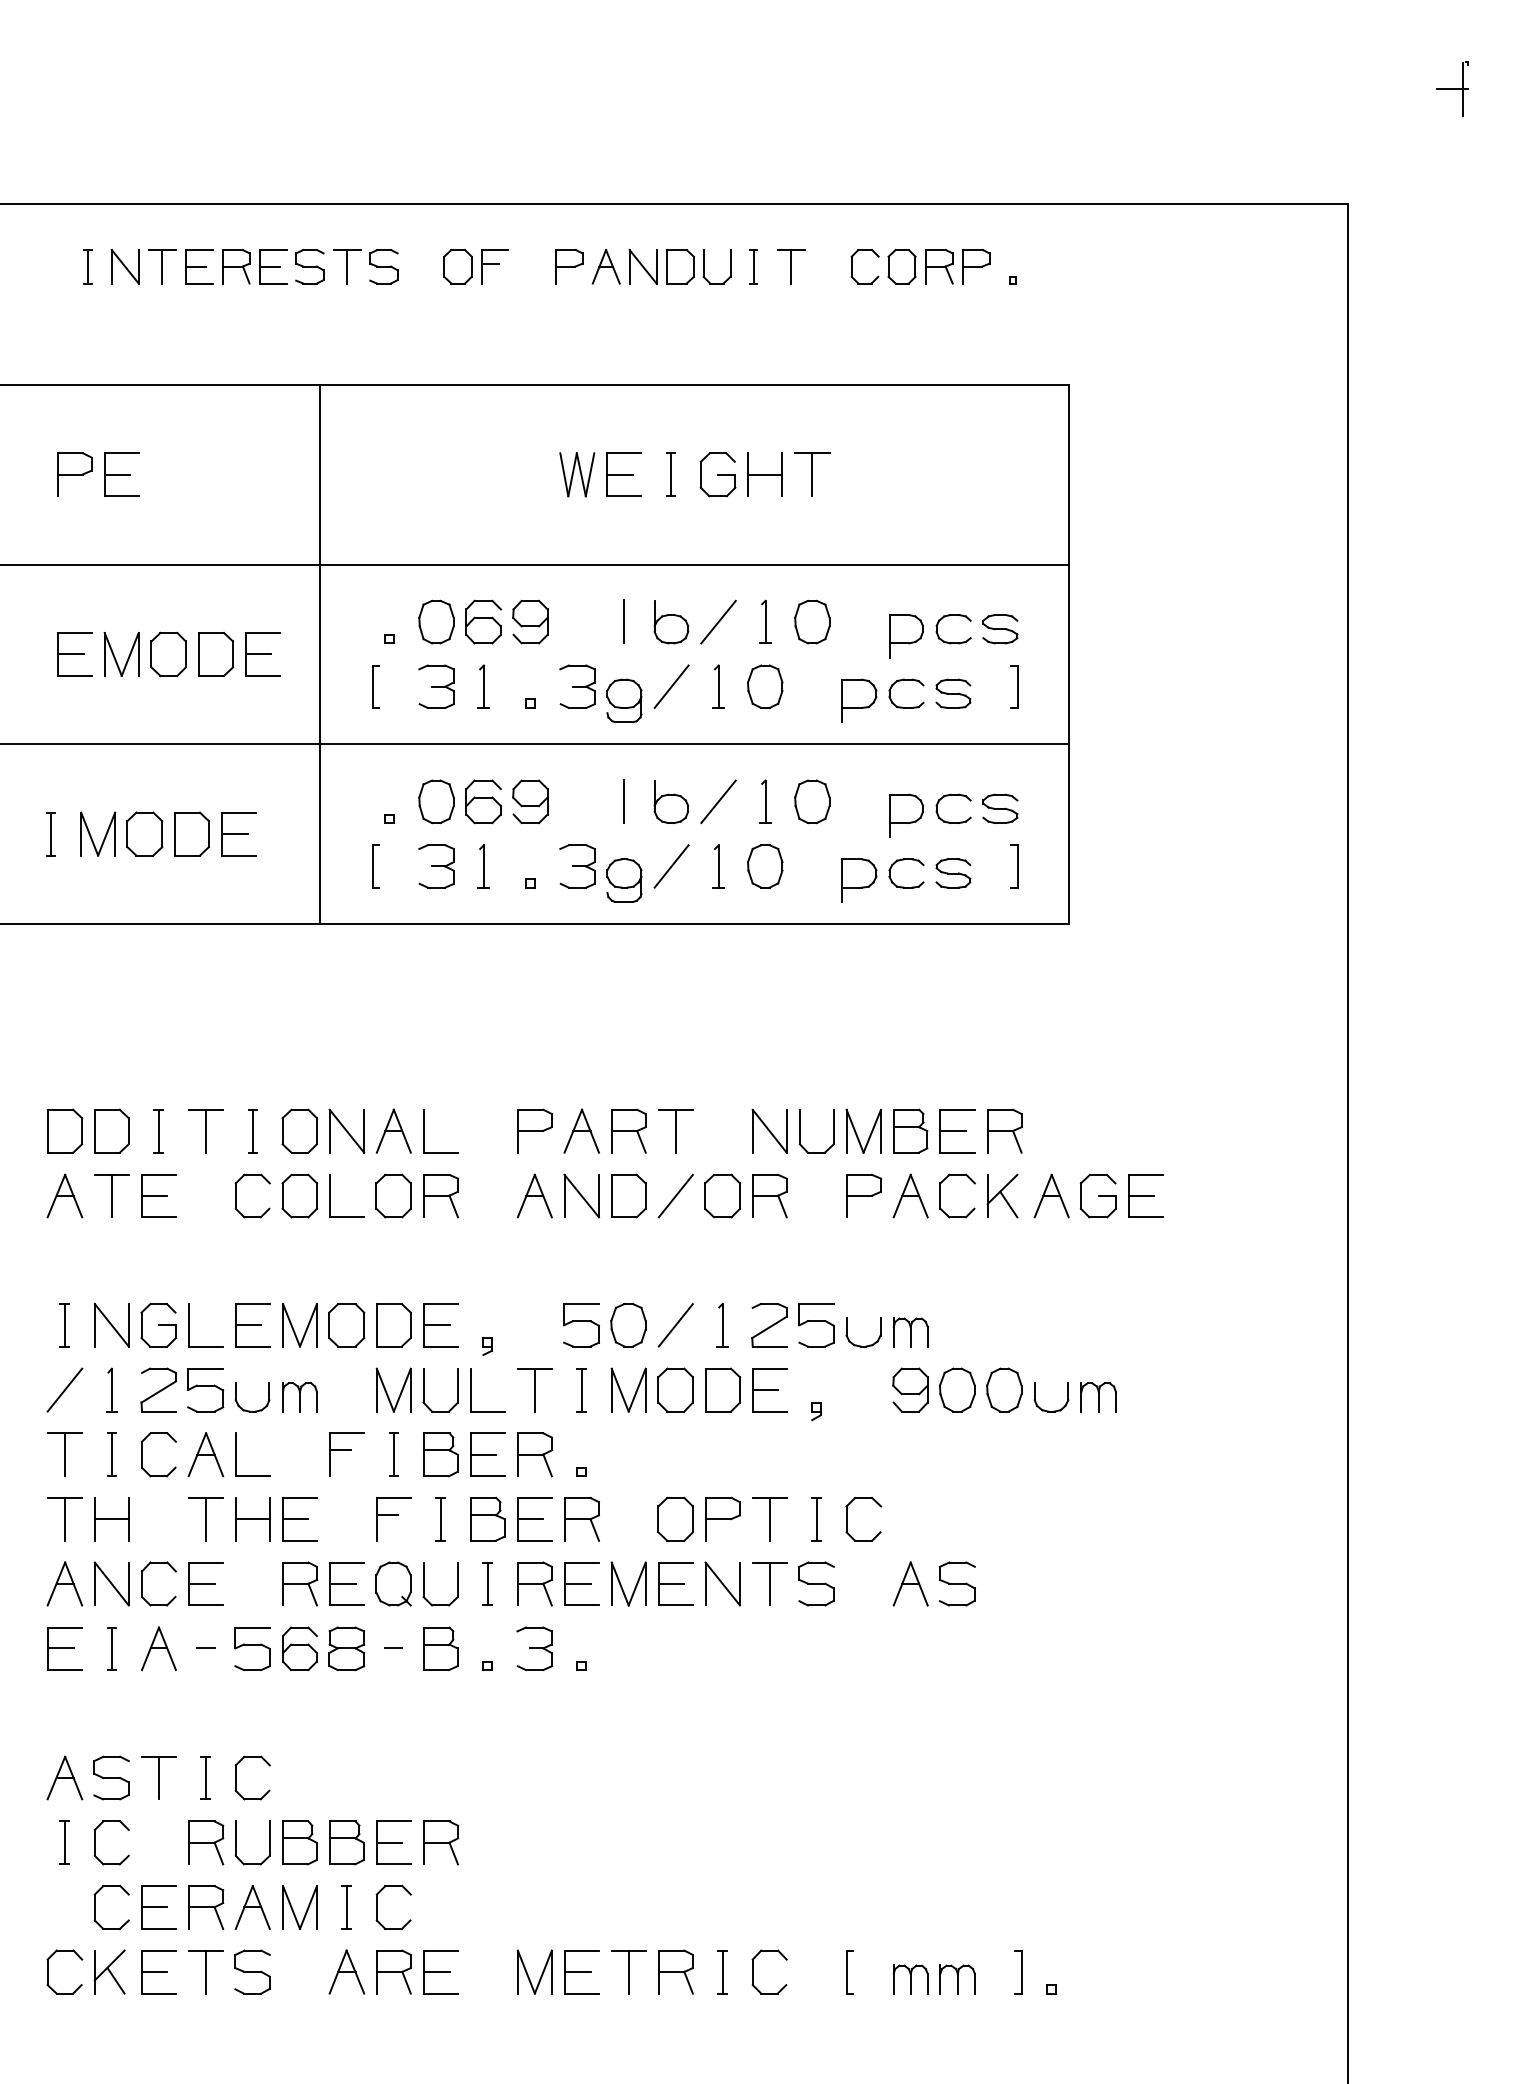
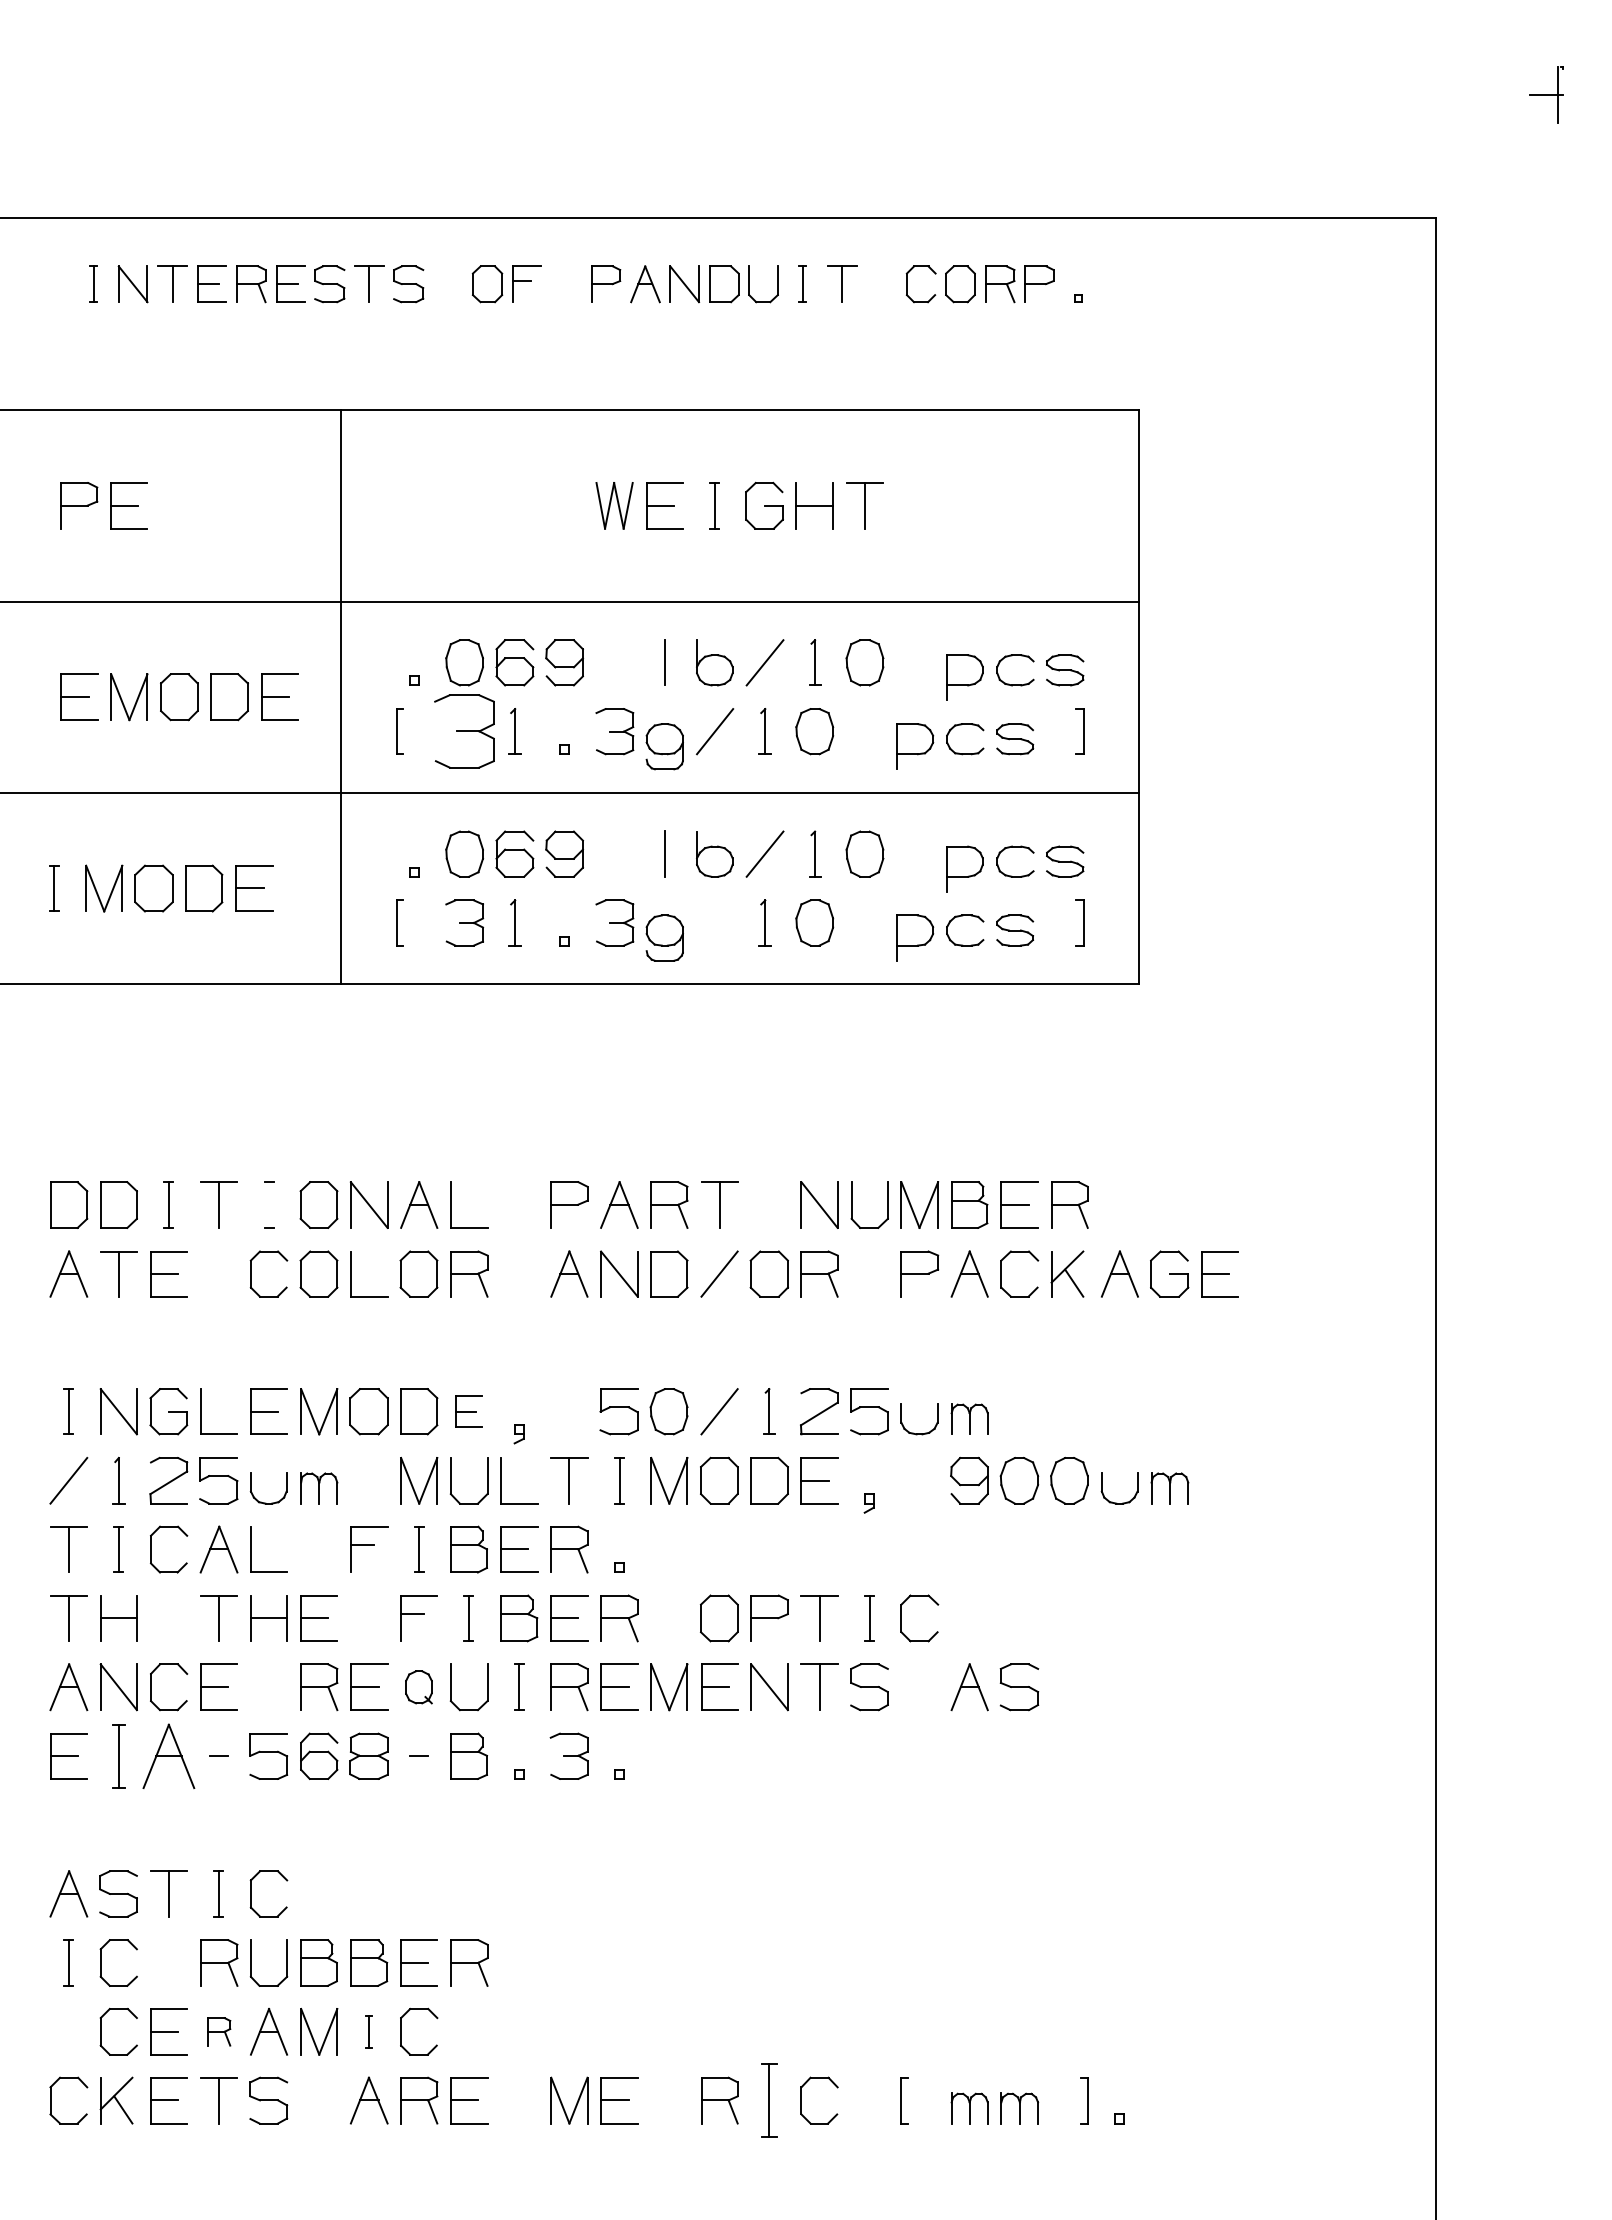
part: (436, 686) -> (464, 731), size x1.6
line: (672, 865) -> (715, 922), removed
line: (253, 1130) -> (269, 1204), removed
part: (441, 1325) -> (469, 1411), size x0.7
part: (393, 1584) -> (418, 1687), size x0.7
part: (111, 1648) -> (118, 1756), size x1.4
part: (159, 1648) -> (169, 1755), size x1.4
part: (206, 1907) -> (219, 2031), size x0.6
part: (346, 1907) -> (368, 2031), size x0.7
part: (627, 1971) -> (668, 2100), removed
part: (722, 1971) -> (769, 2100), size x1.6

